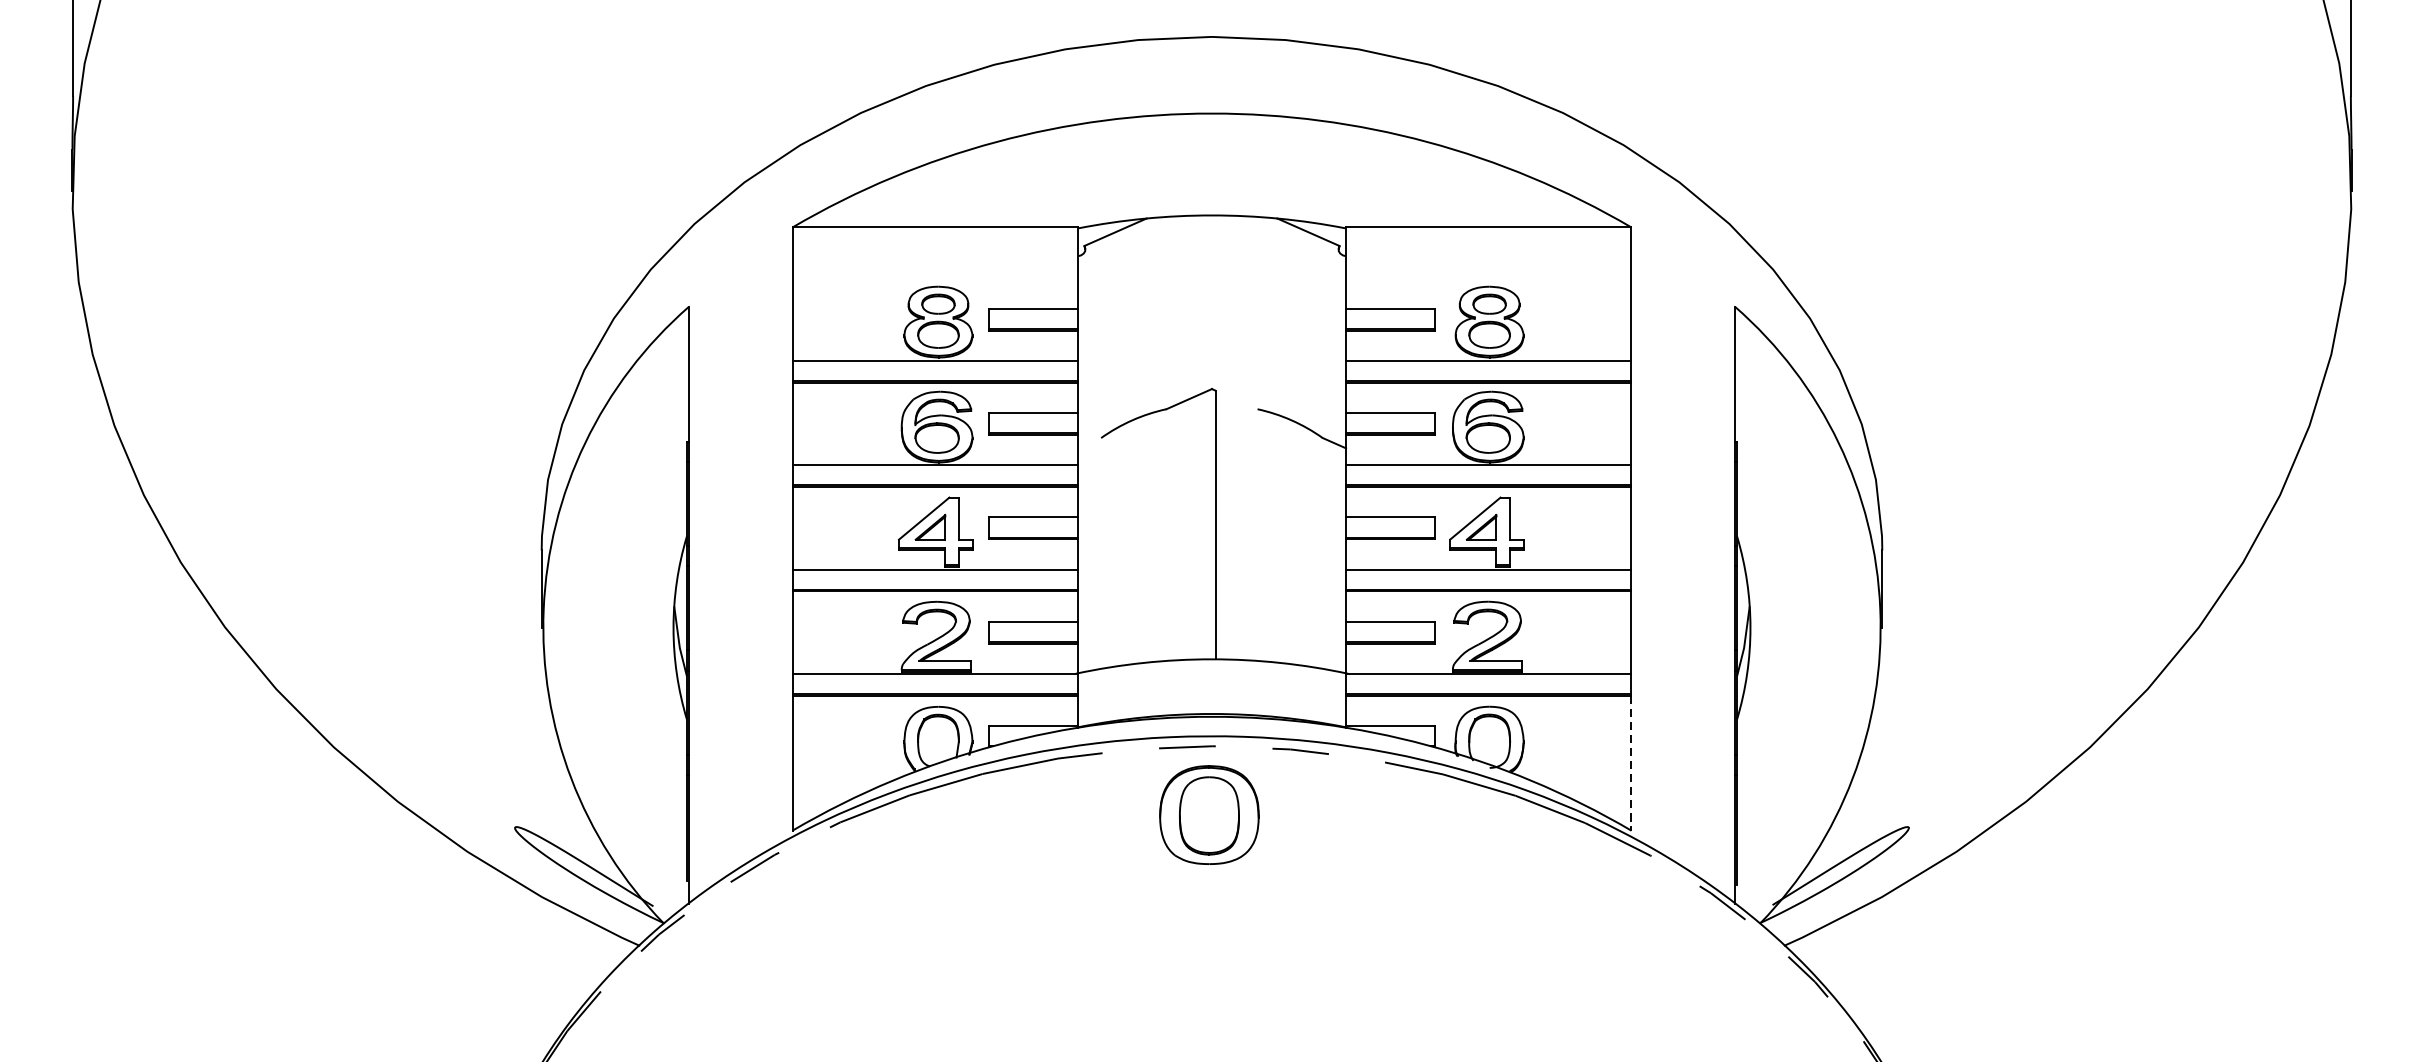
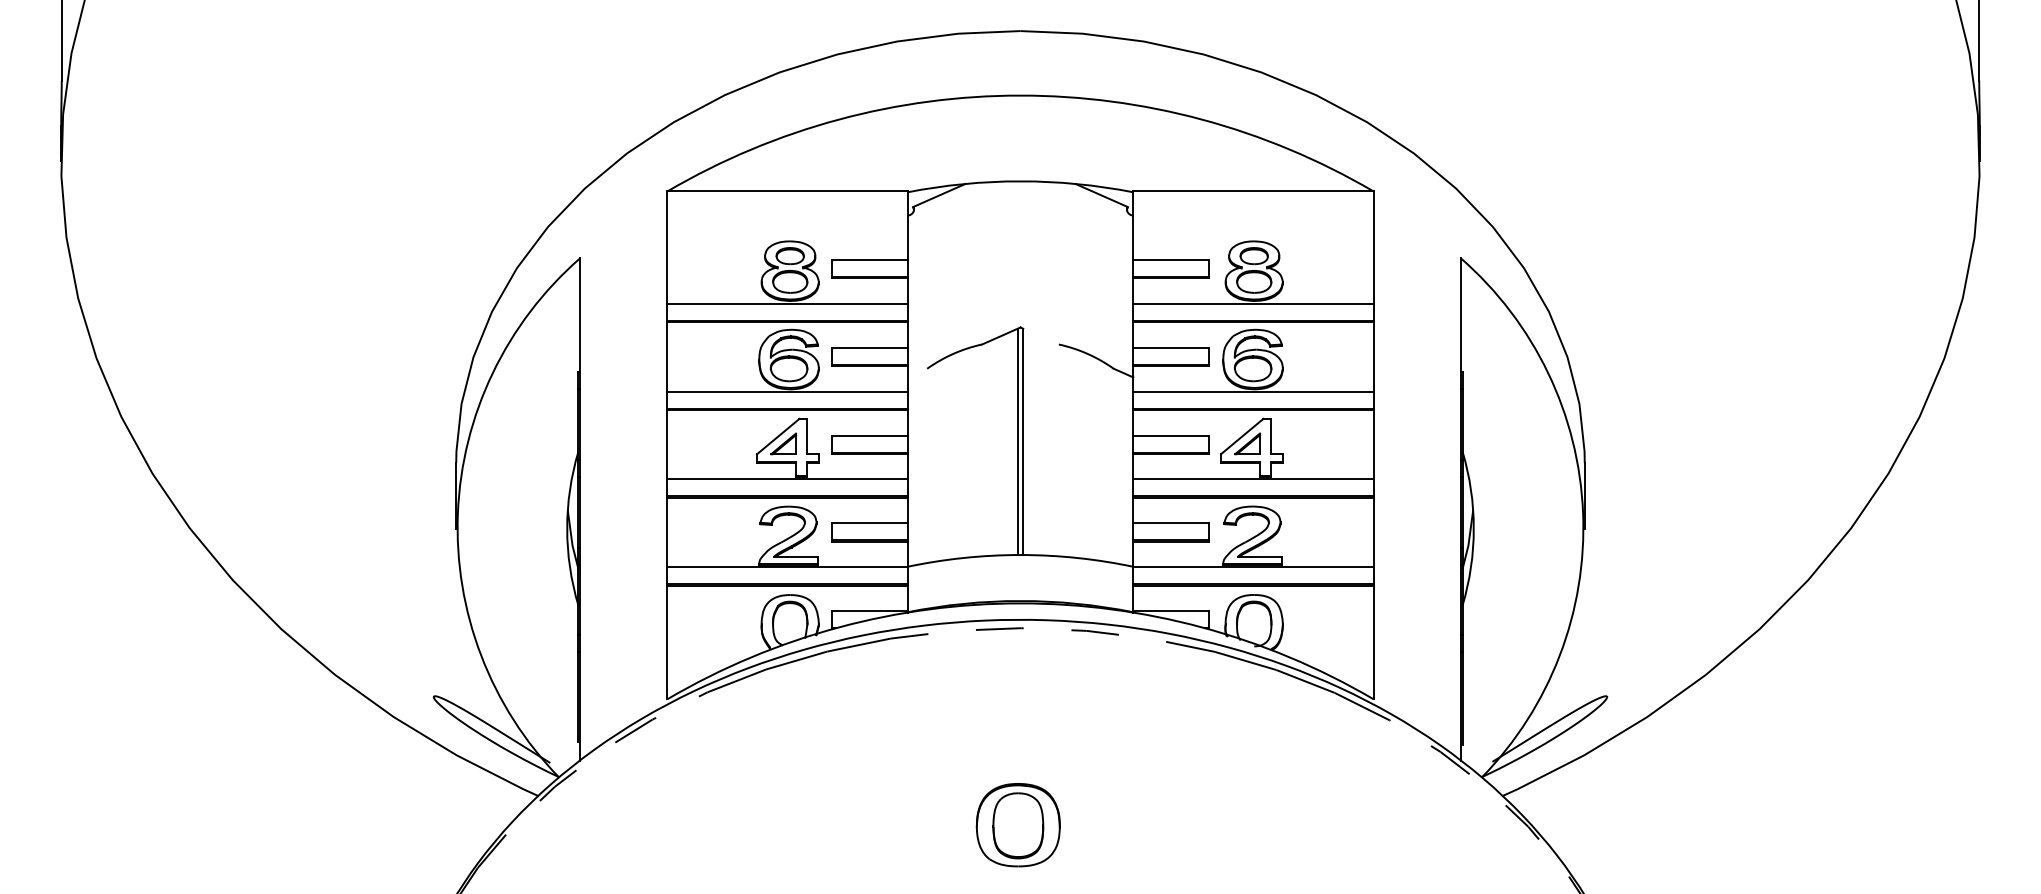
line: (1208, 524) -> (1017, 441), added
line: (1631, 763) -> (1373, 642), dashed -> solid
part: (1208, 815) -> (1017, 825), moved

